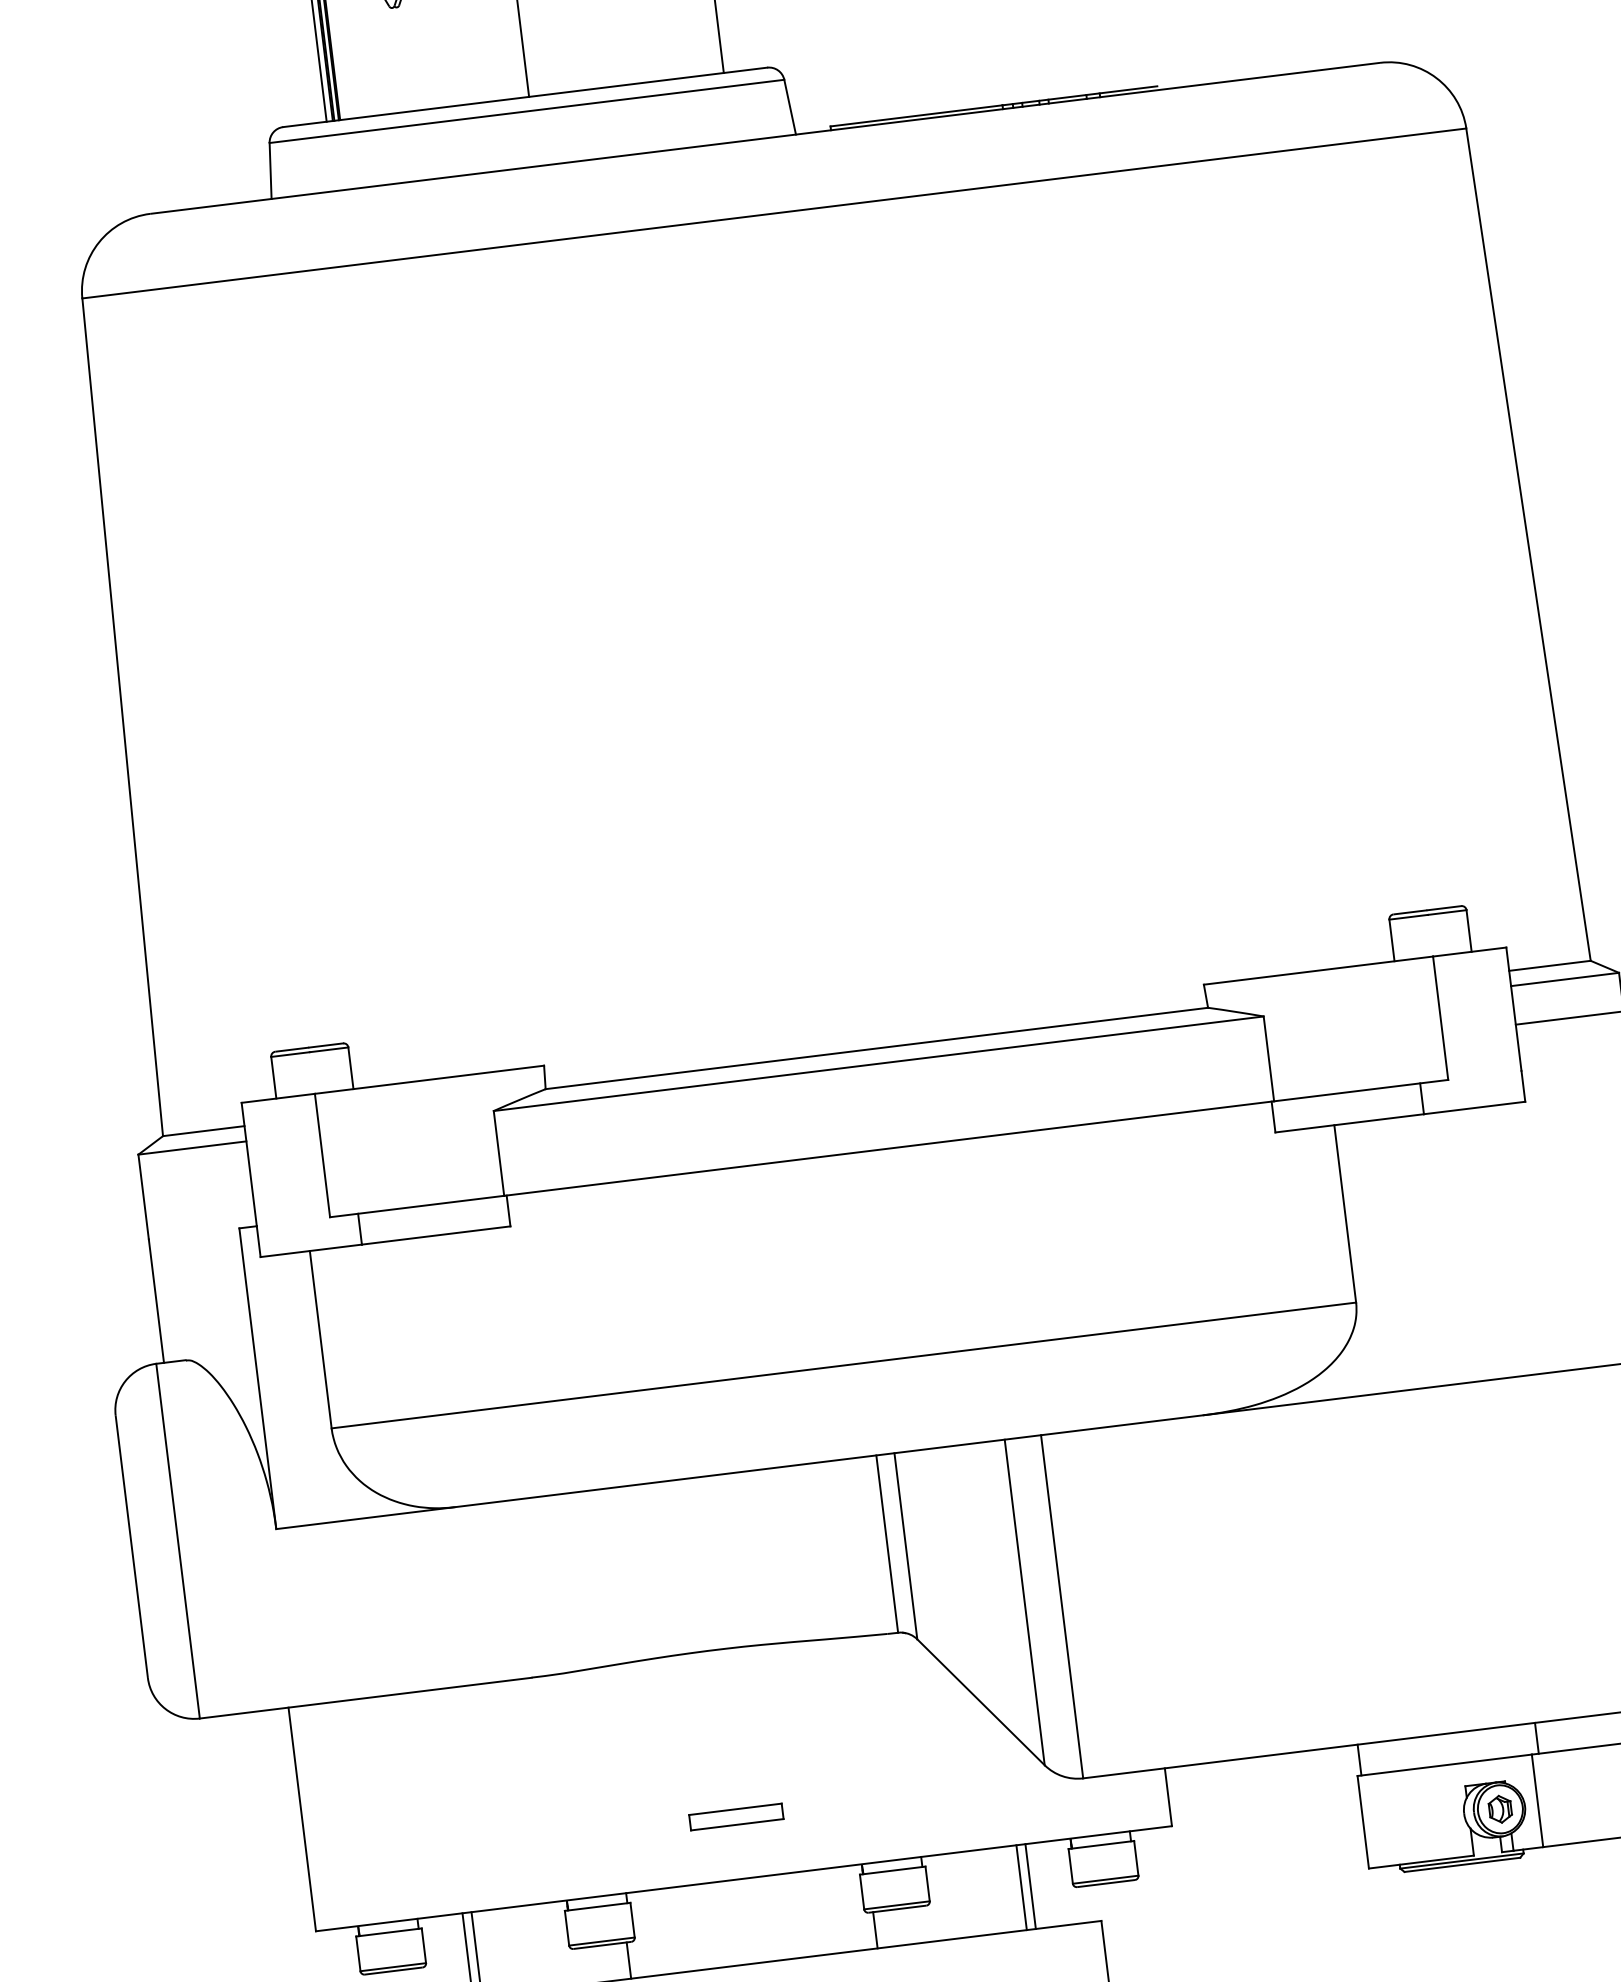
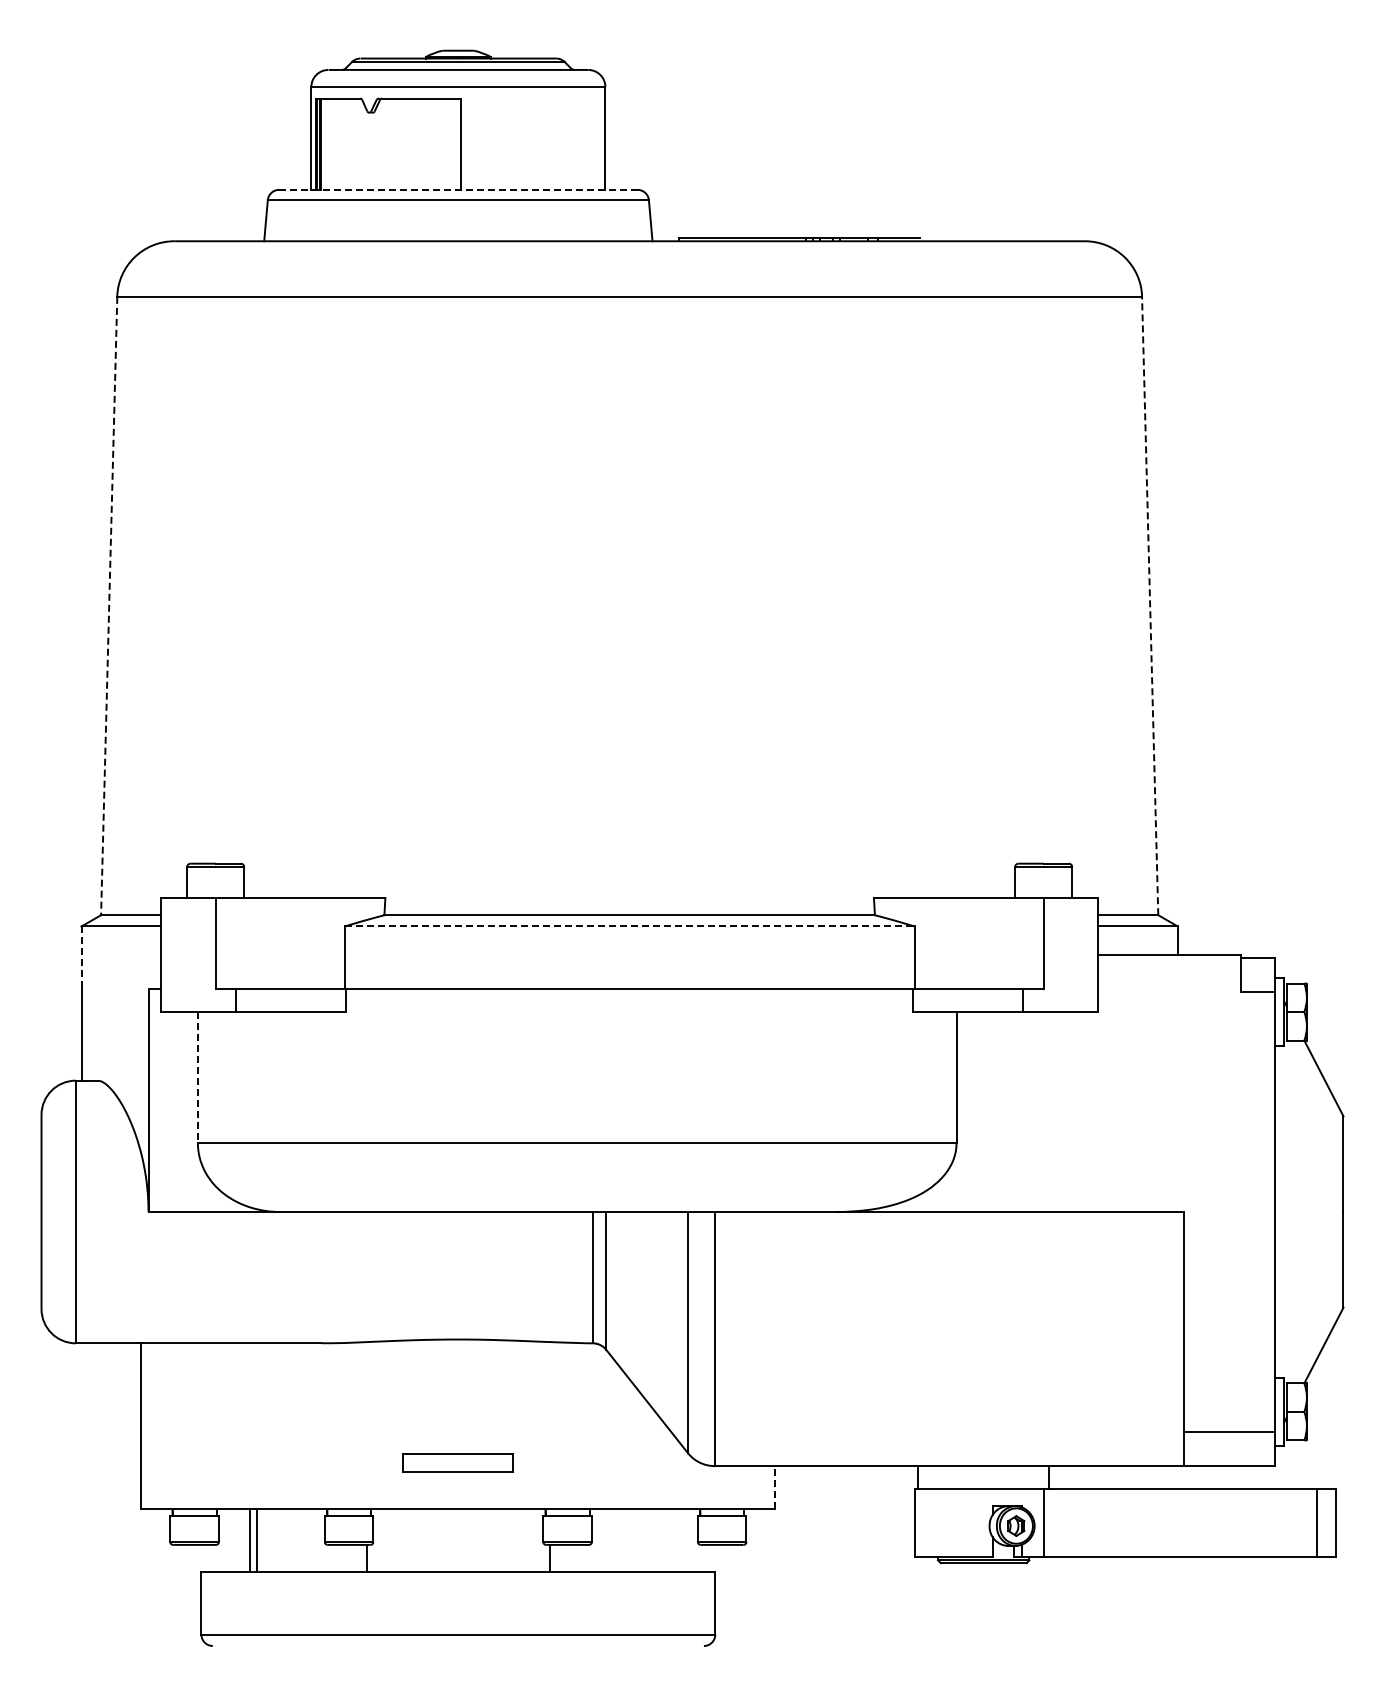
line: (524, 97) -> (457, 189), solid -> dashed
line: (1528, 543) -> (1150, 605), solid -> dashed
line: (123, 717) -> (109, 606), solid -> dashed
line: (879, 1063) -> (630, 926), solid -> dashed
line: (143, 1197) -> (81, 958), solid -> dashed
line: (320, 1339) -> (197, 1077), solid -> dashed
line: (1168, 1797) -> (775, 1487), solid -> dashed
part: (736, 1817) -> (458, 1463), size x1.6
line: (1030, 1885) -> (666, 1539), removed
line: (1022, 1886) -> (660, 1539), removed

